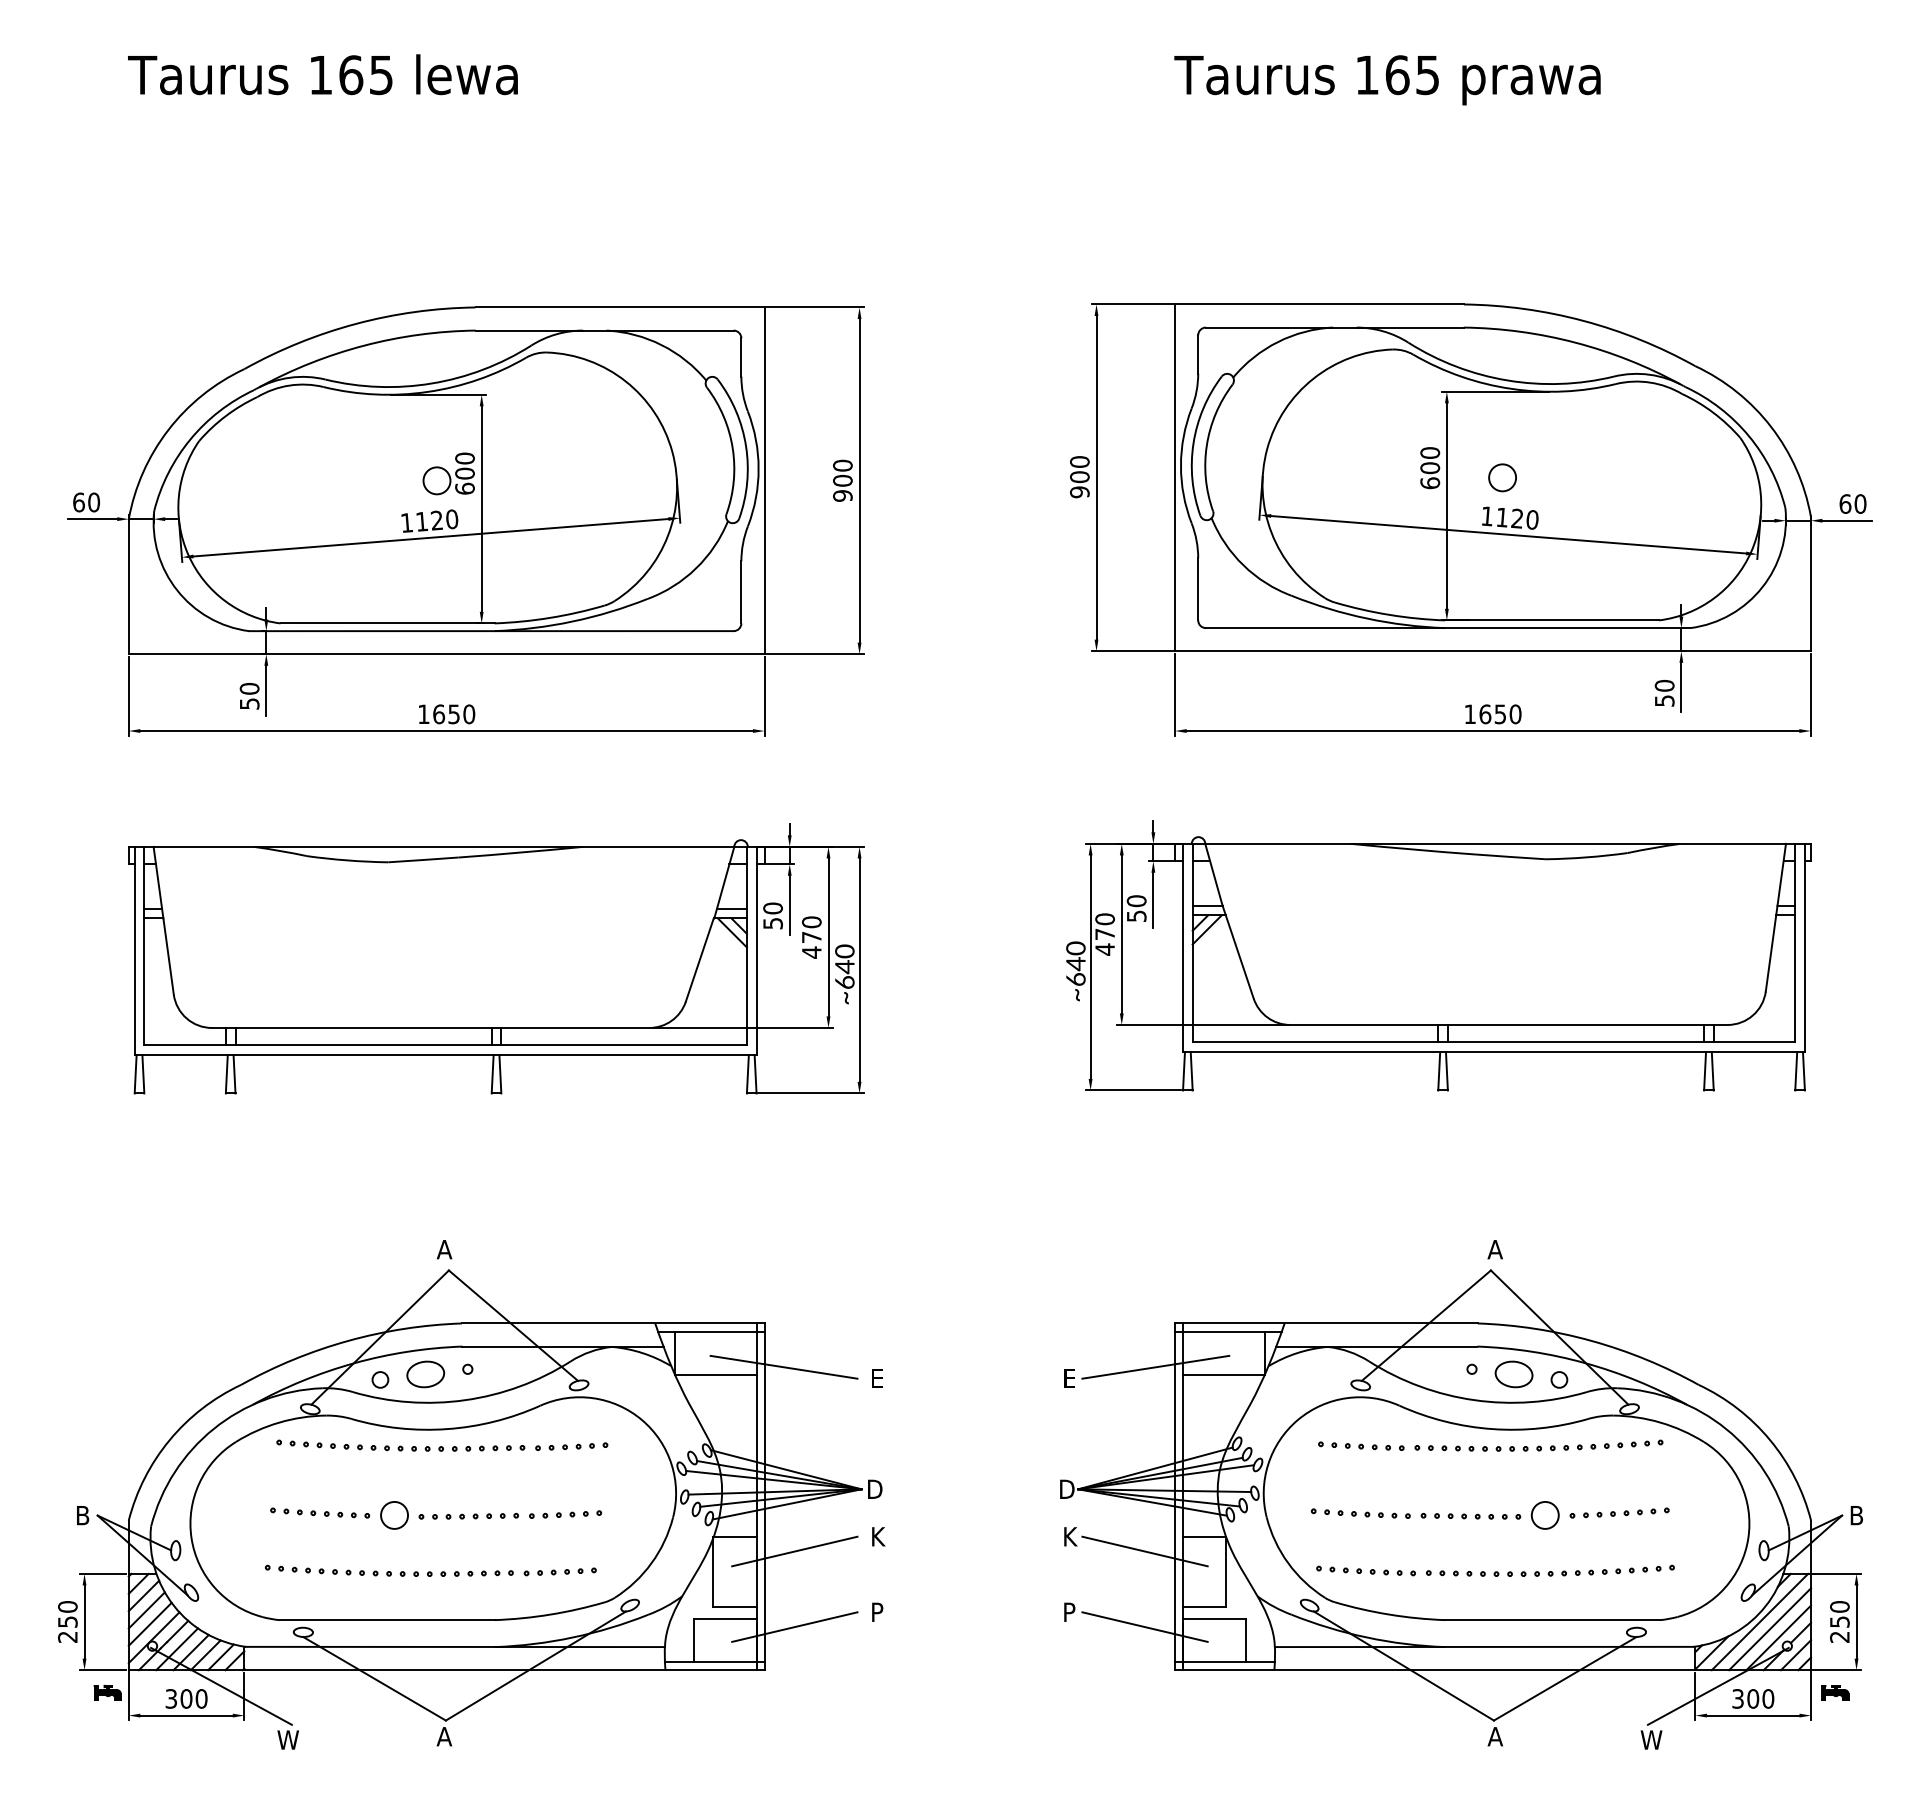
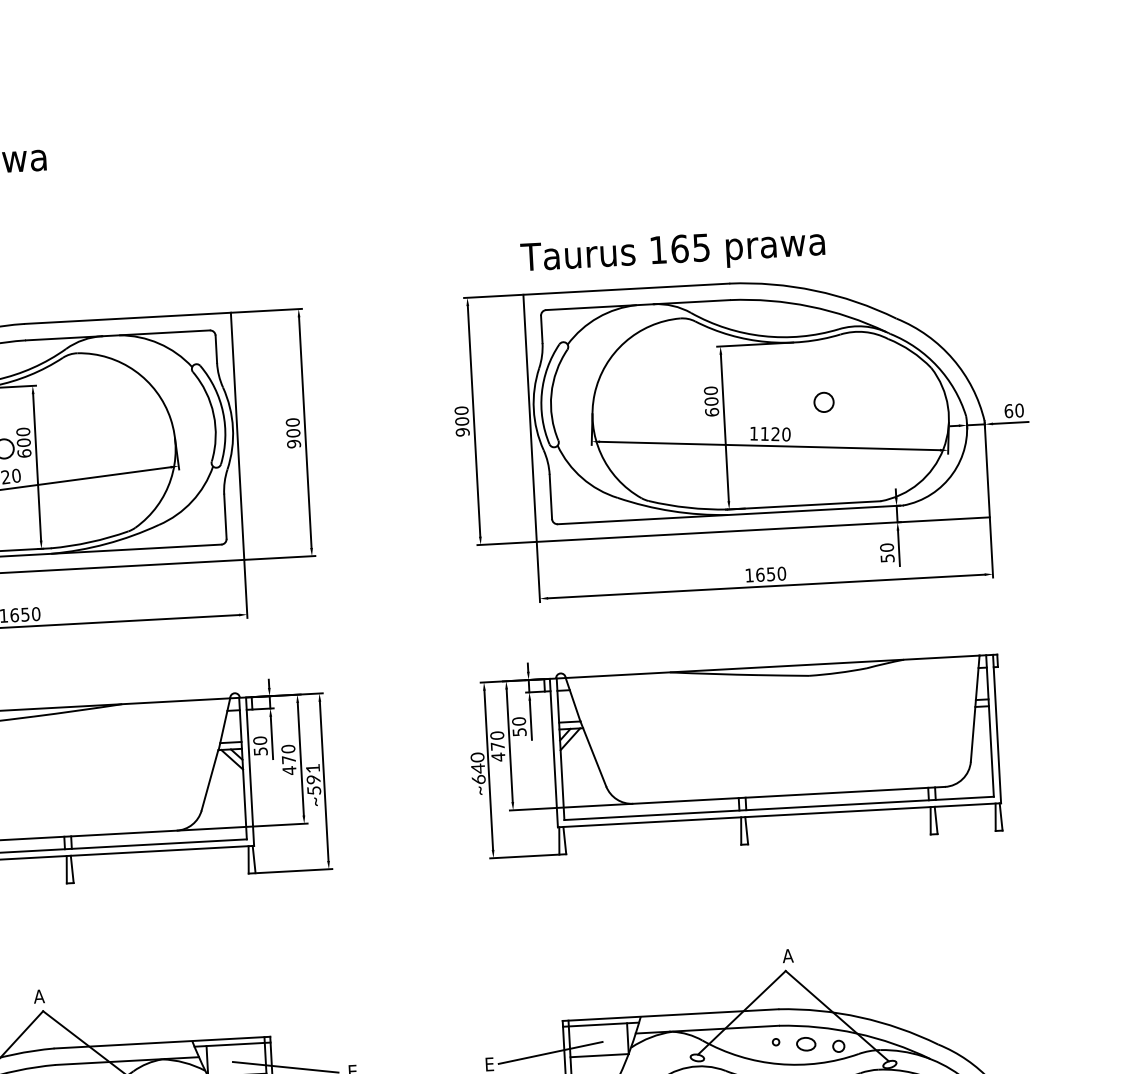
text: (1387, 80) -> (672, 253), moved
circle: (1502, 477) -> (823, 402), moved
text: (844, 966) -> (313, 779), ~640 -> ~591
part: (1513, 1374) -> (805, 1044), size x0.7

